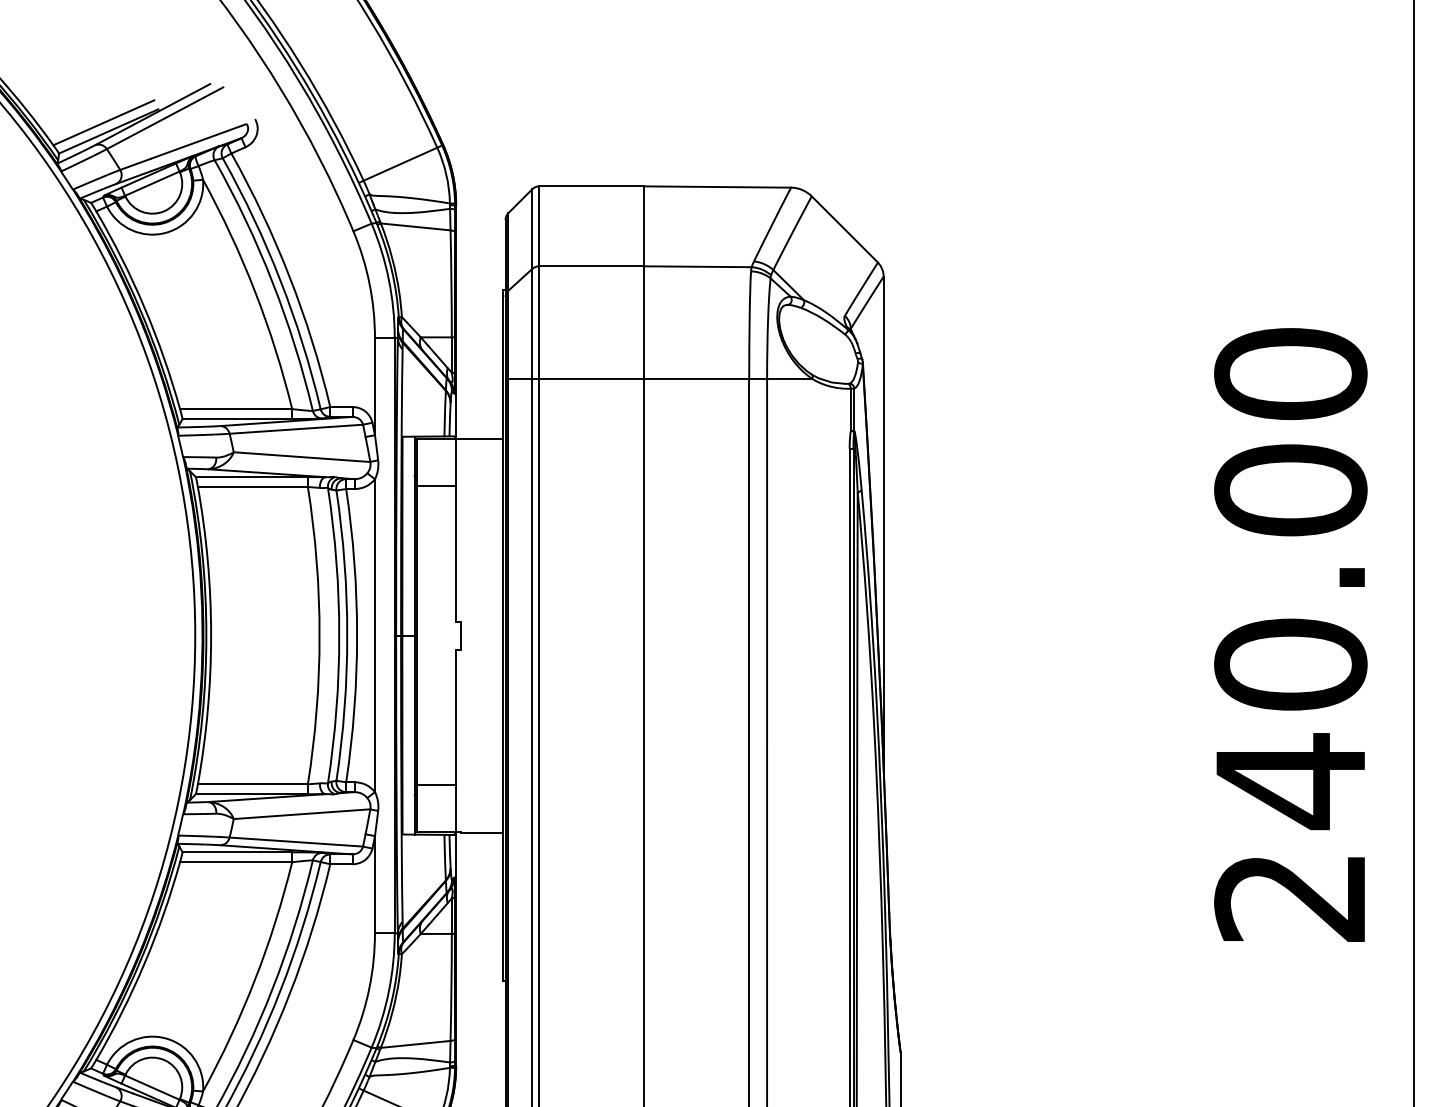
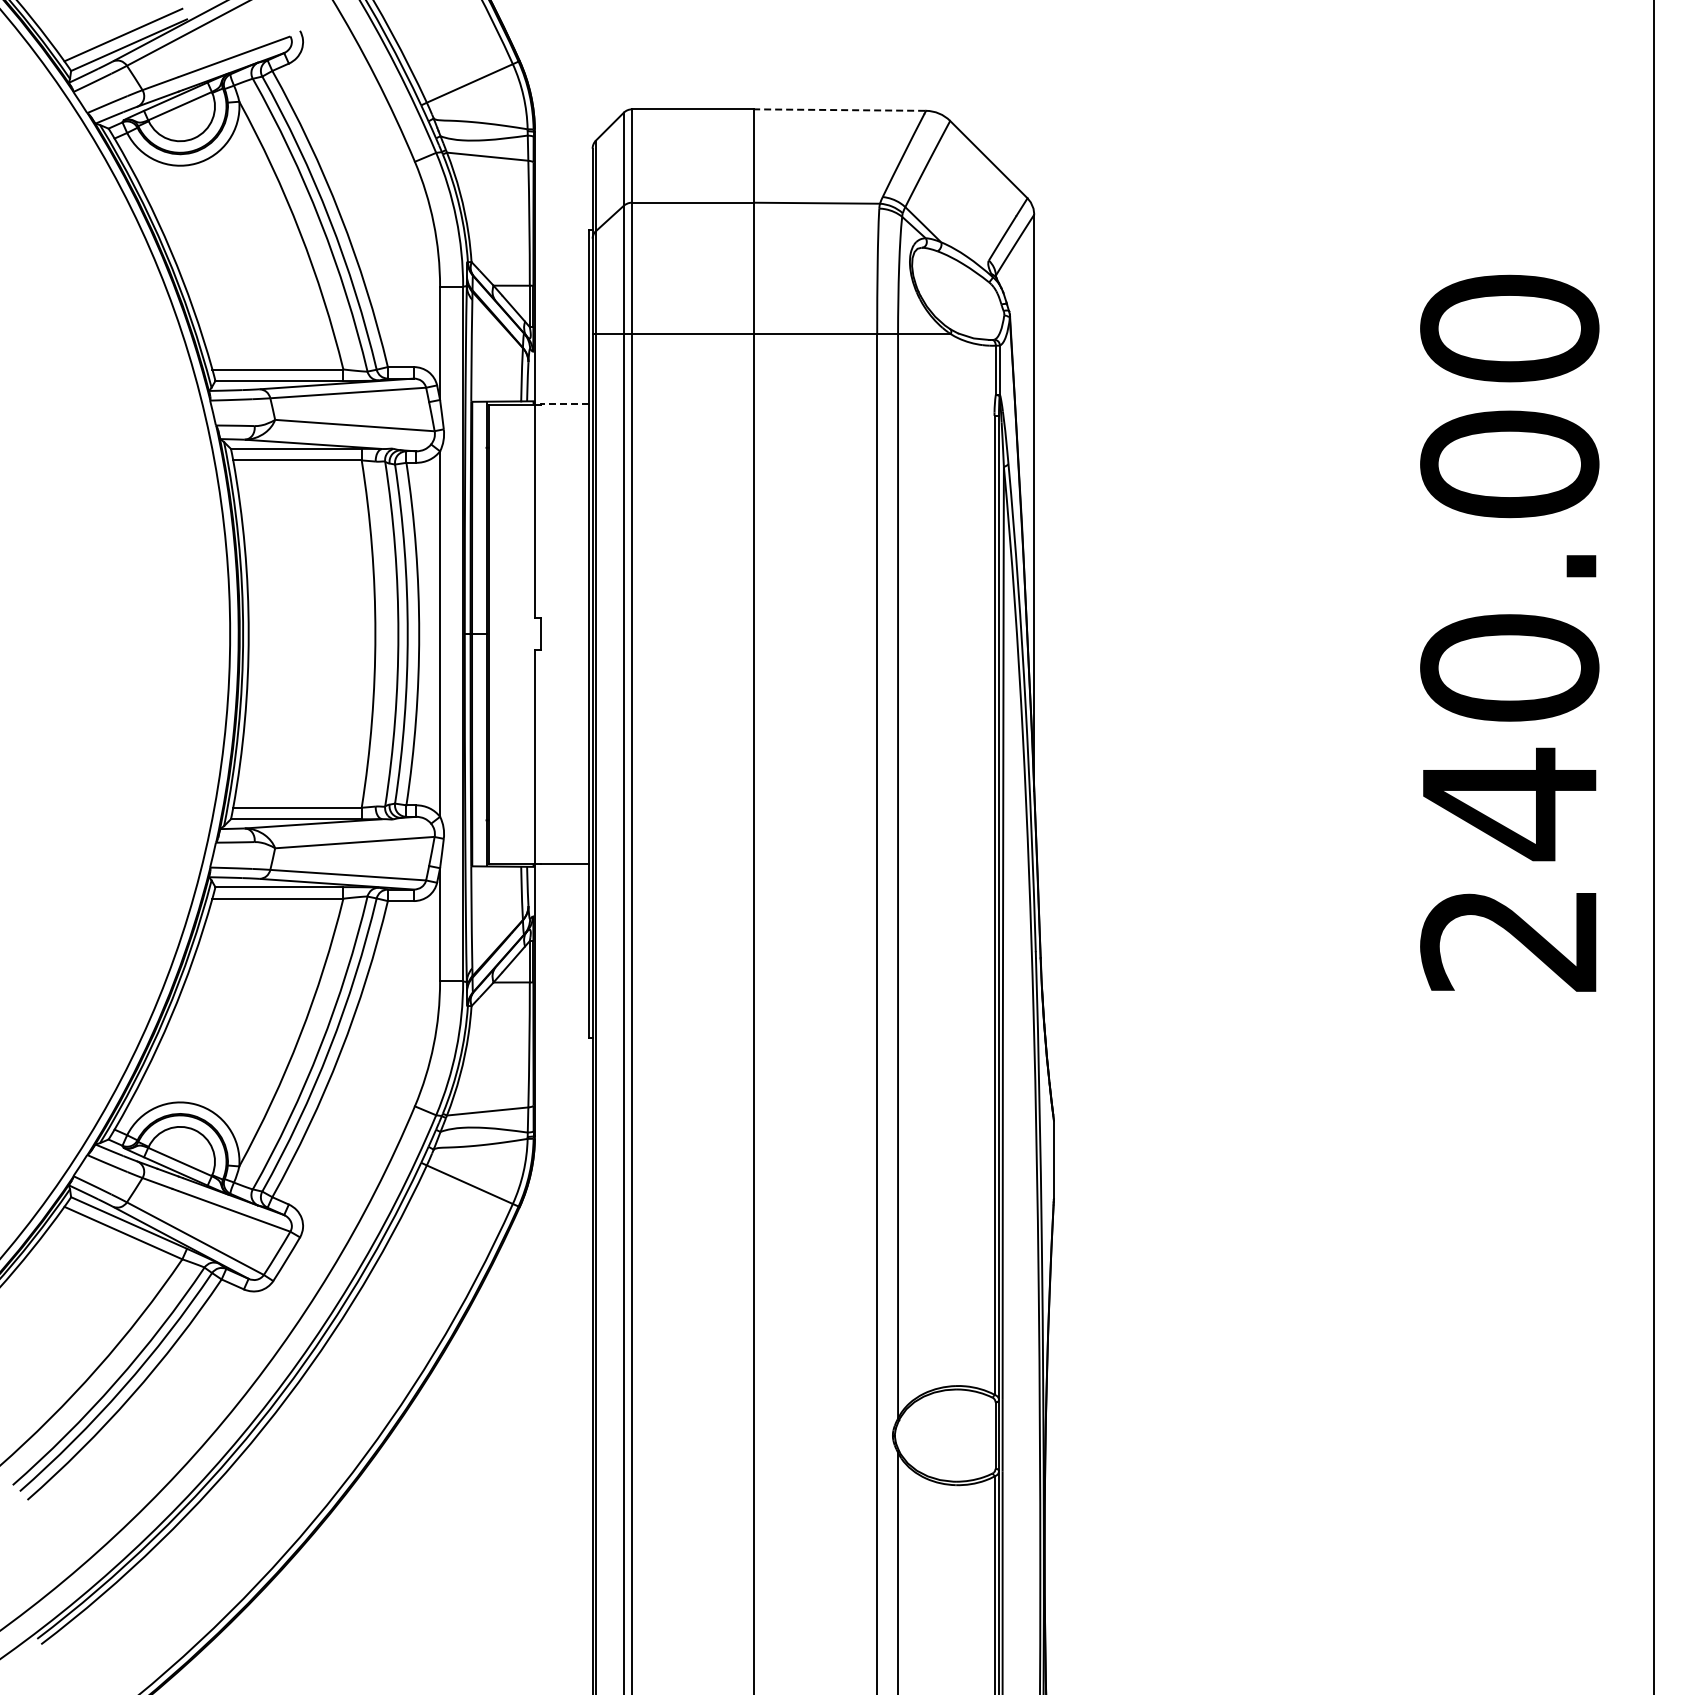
line: (716, 187) -> (839, 110), solid -> dashed
line: (481, 439) -> (564, 404), solid -> dashed
line: (436, 486) -> (511, 459), removed
line: (436, 784) -> (511, 808), removed

